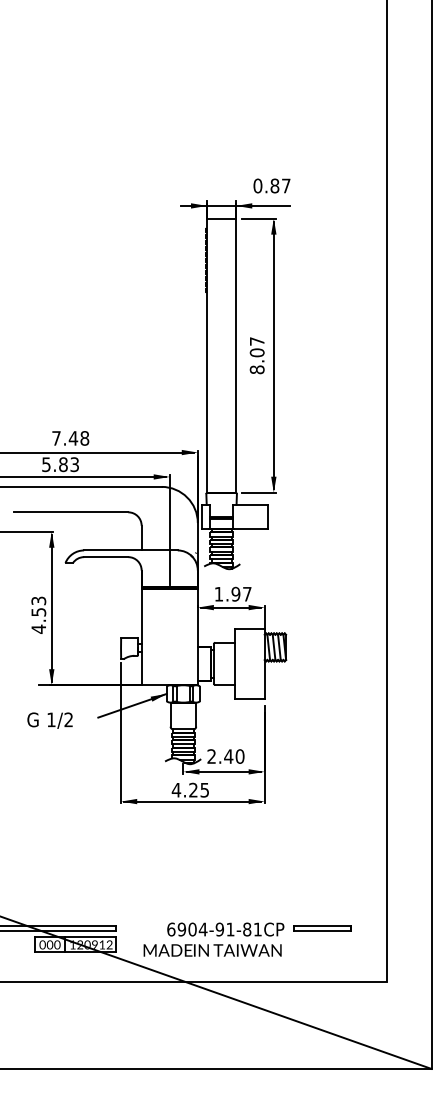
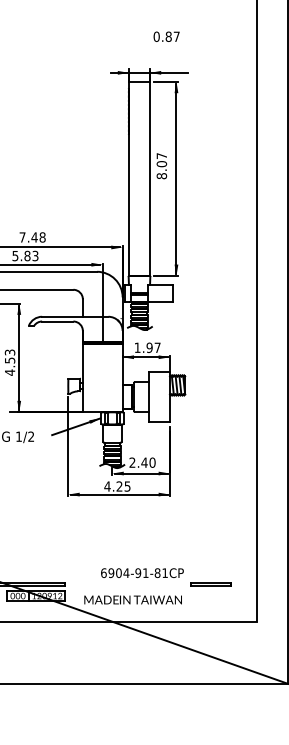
text: (271, 185) -> (166, 36), moved
text: (256, 355) -> (161, 166), moved
text: (225, 929) -> (142, 573), moved

